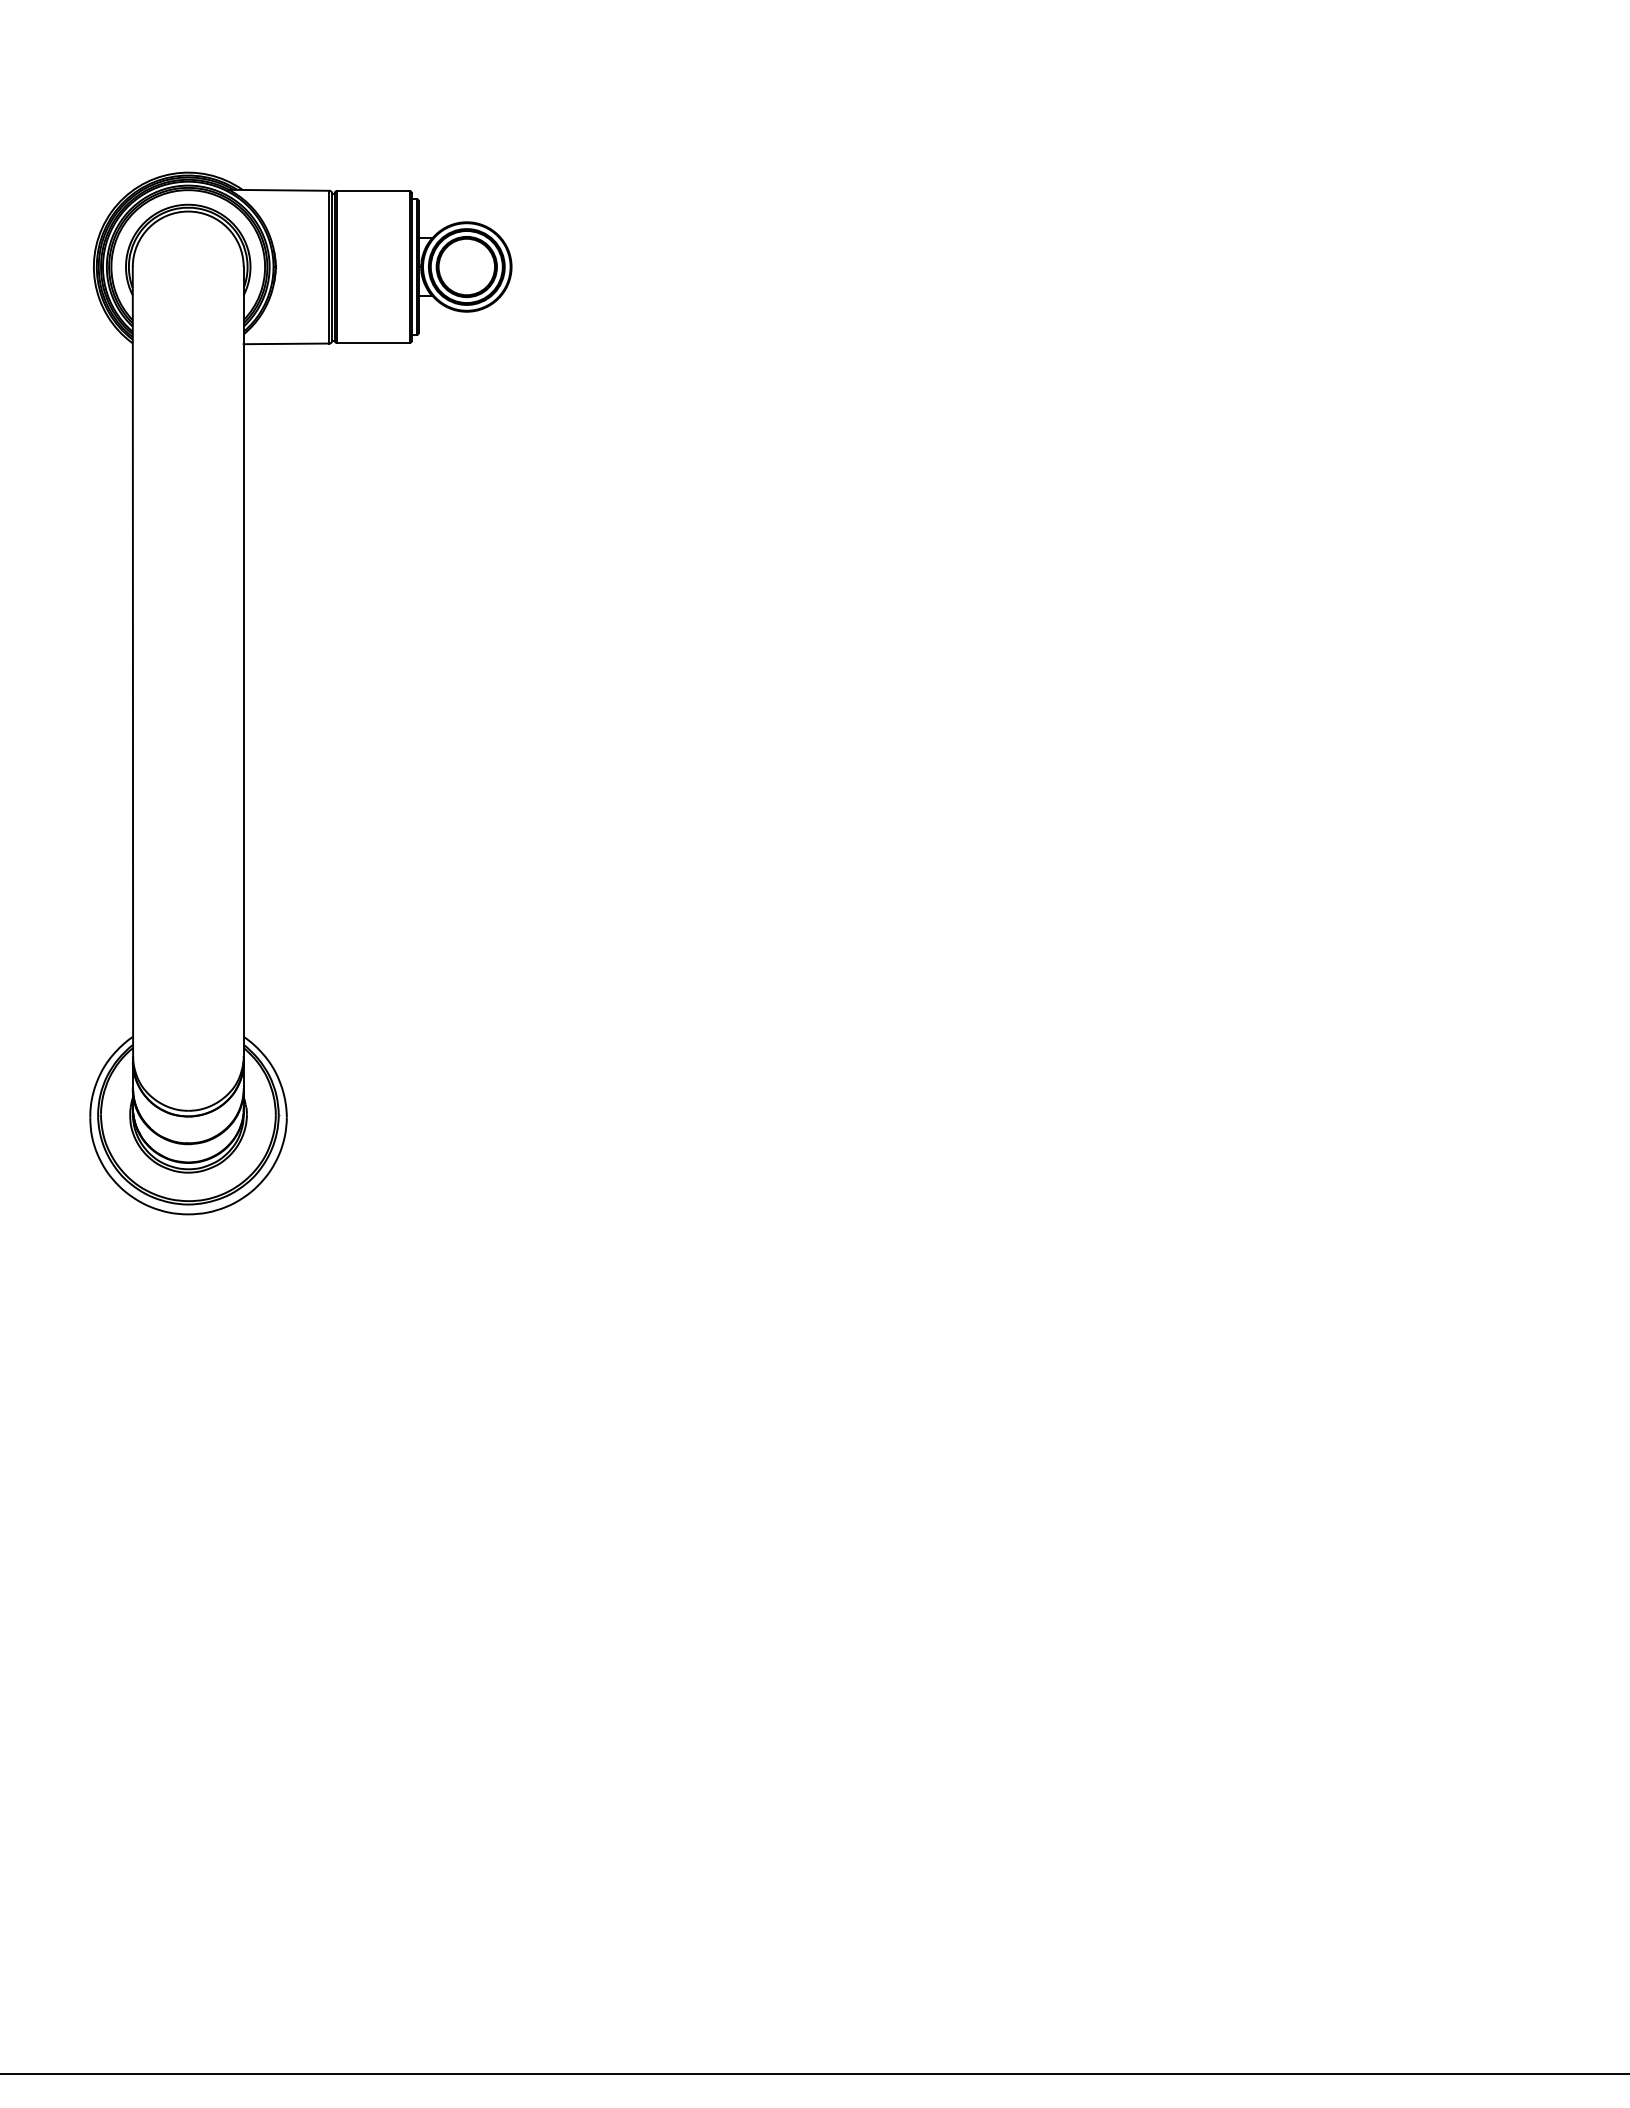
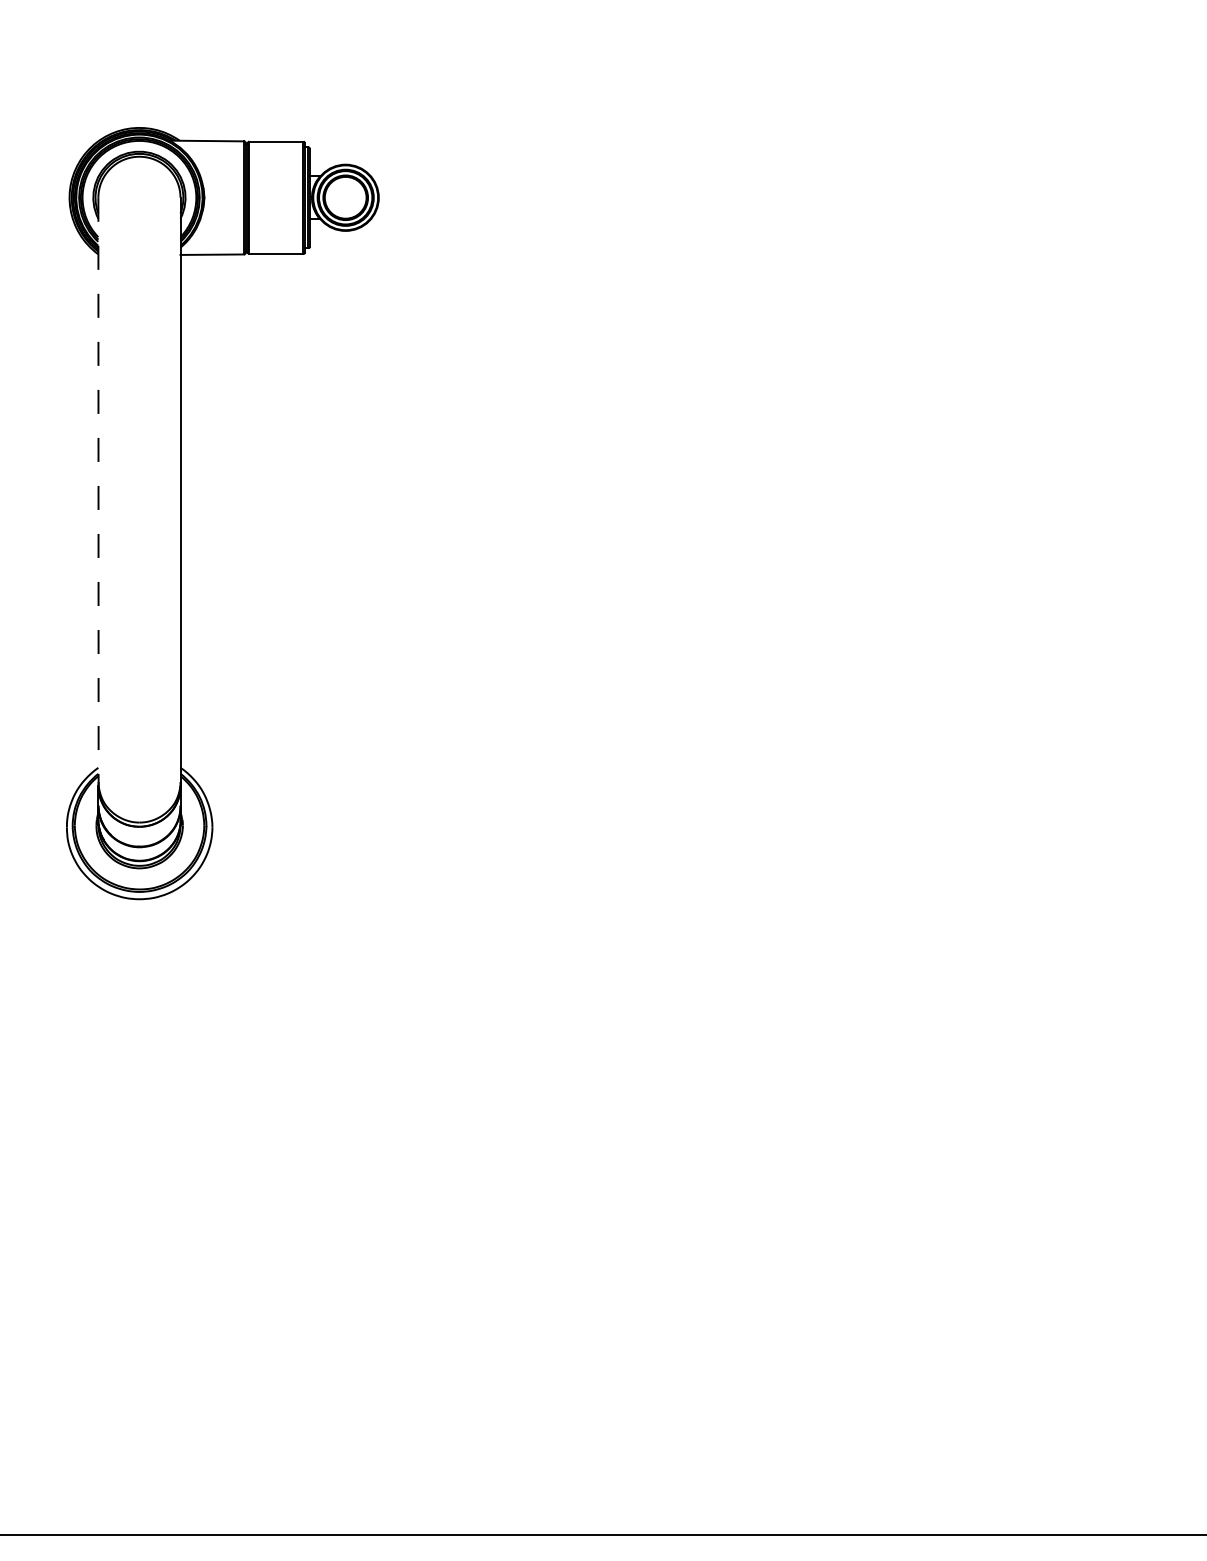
line: (132, 665) -> (98, 492), solid -> dashed

